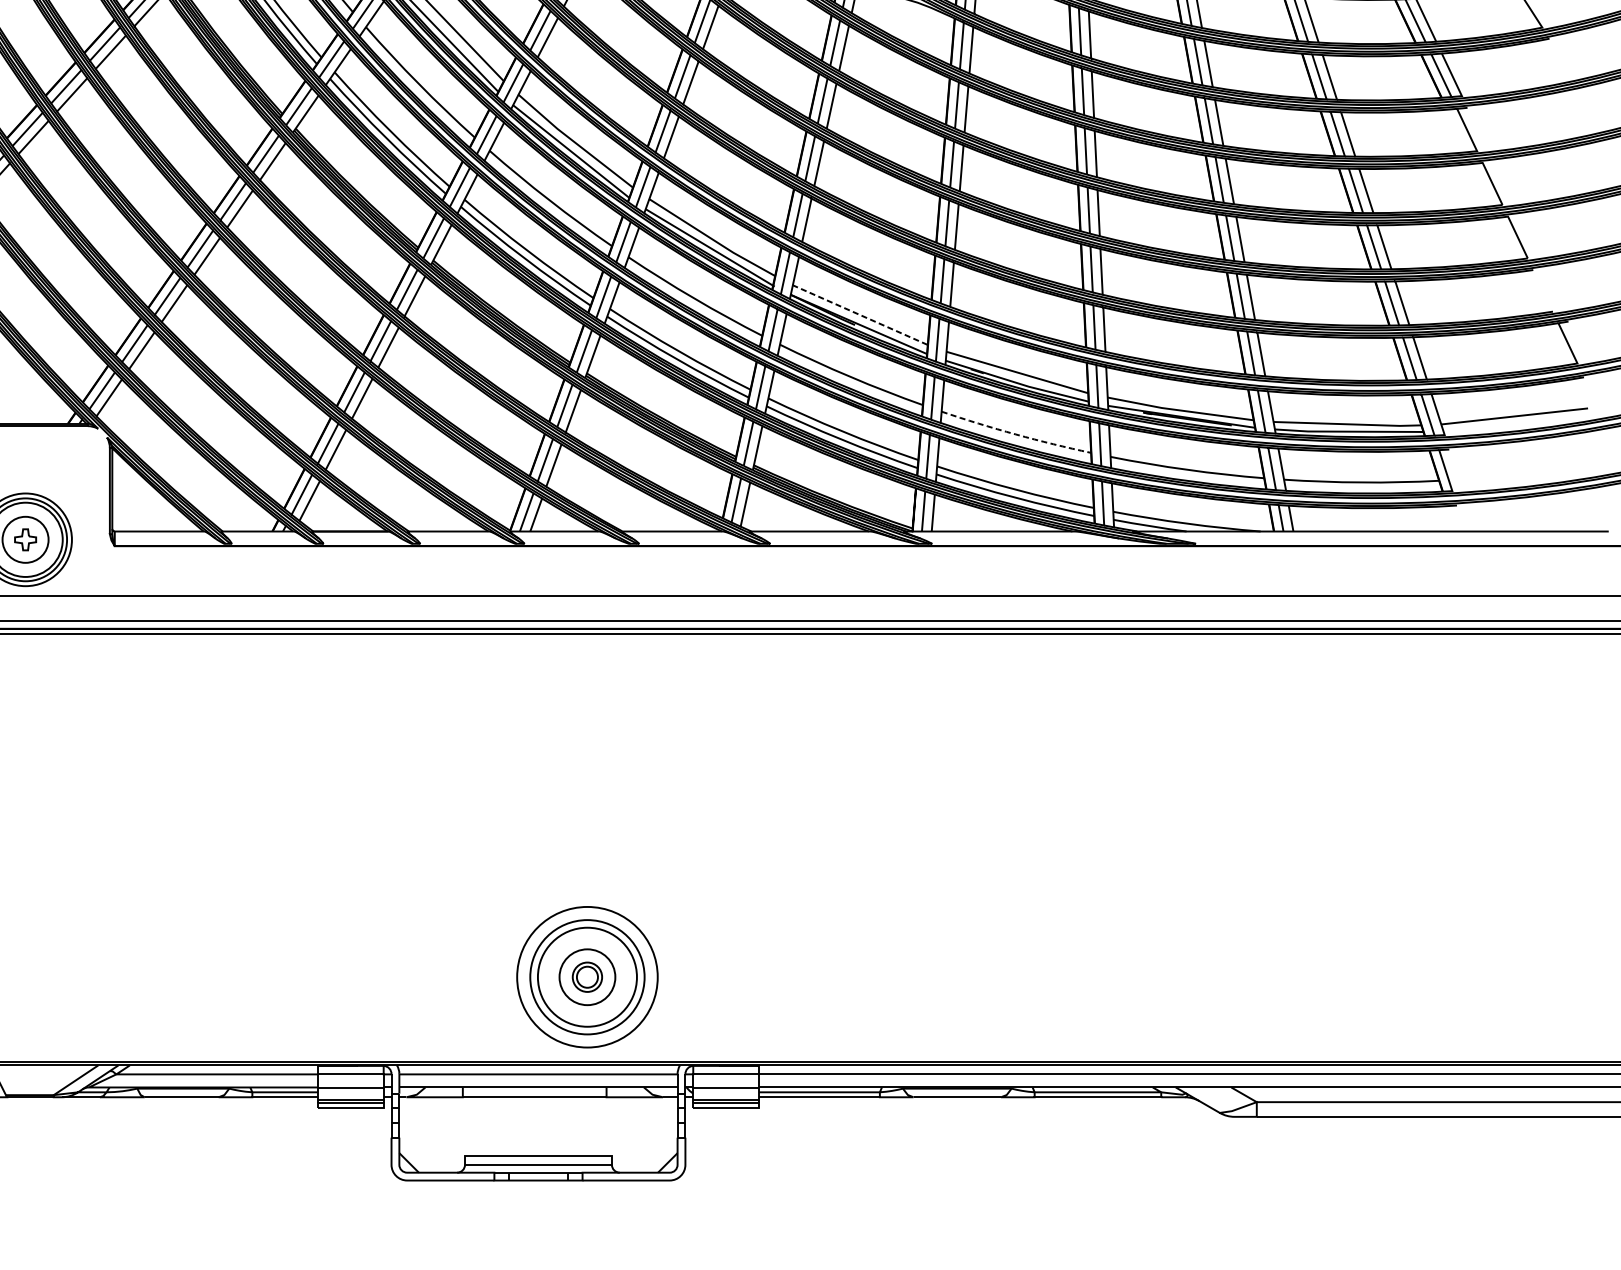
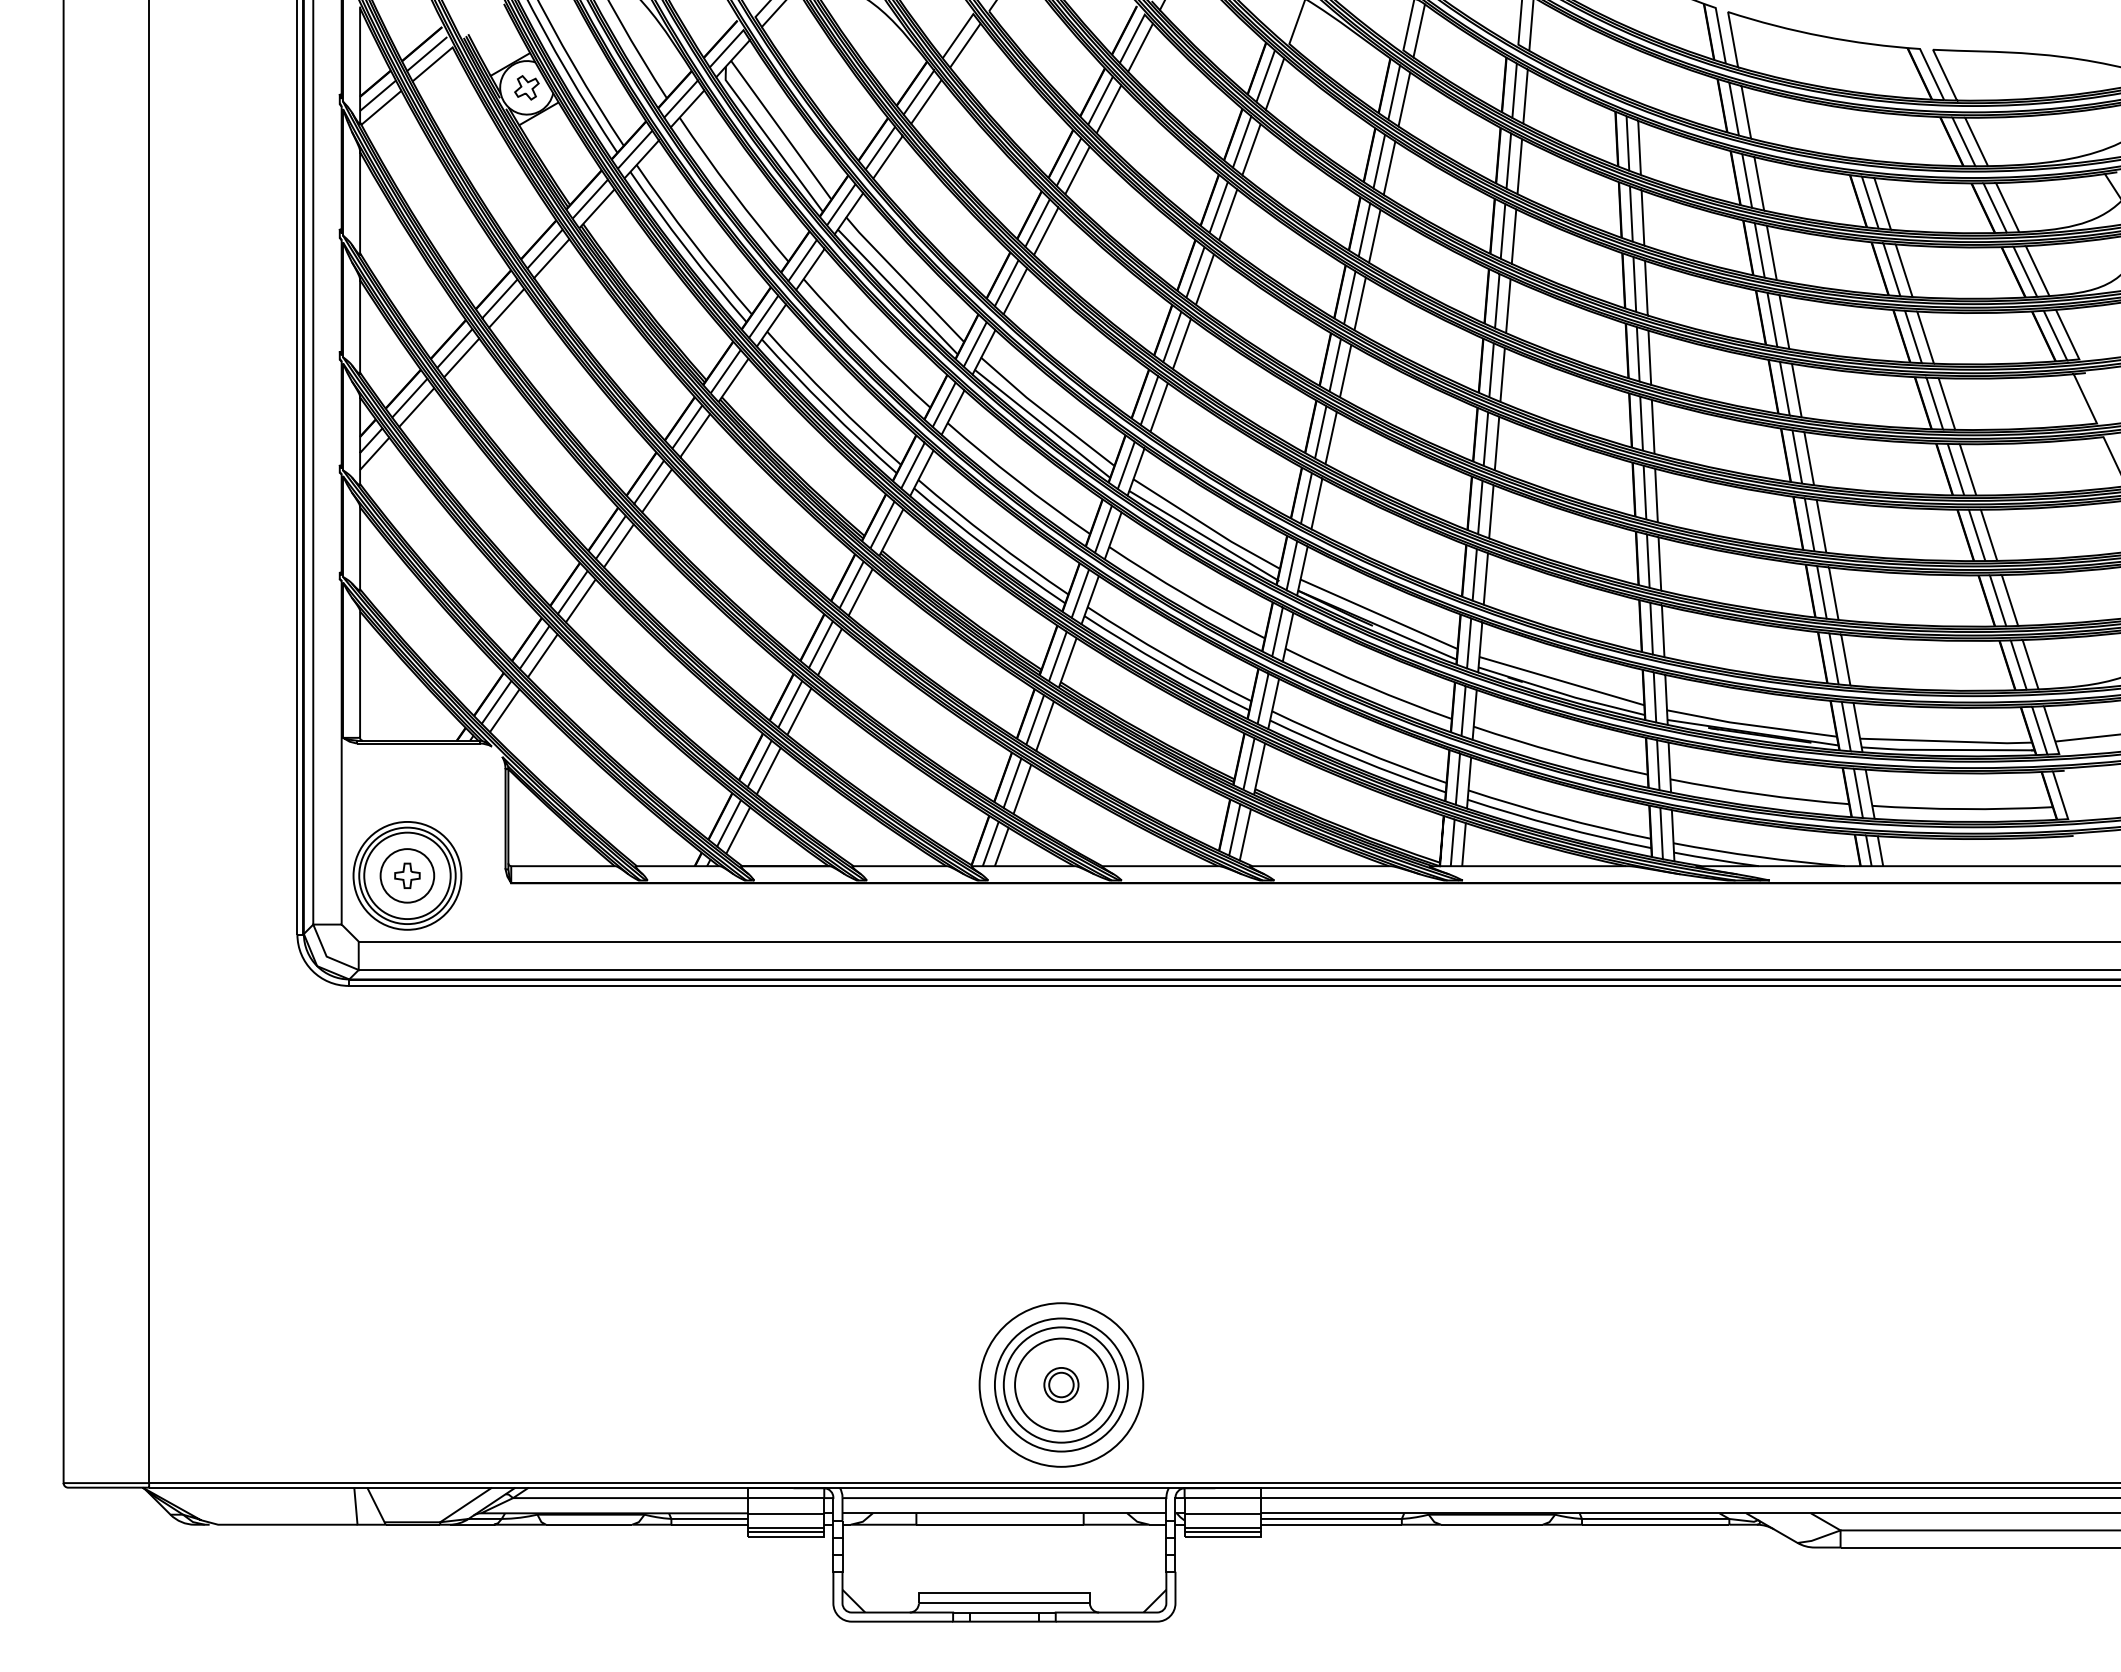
line: (860, 315) -> (1379, 614), dashed -> solid
arc: (1016, 434) -> (1560, 753), dashed -> solid
circle: (587, 976) -> (1061, 1384), size x1.43

